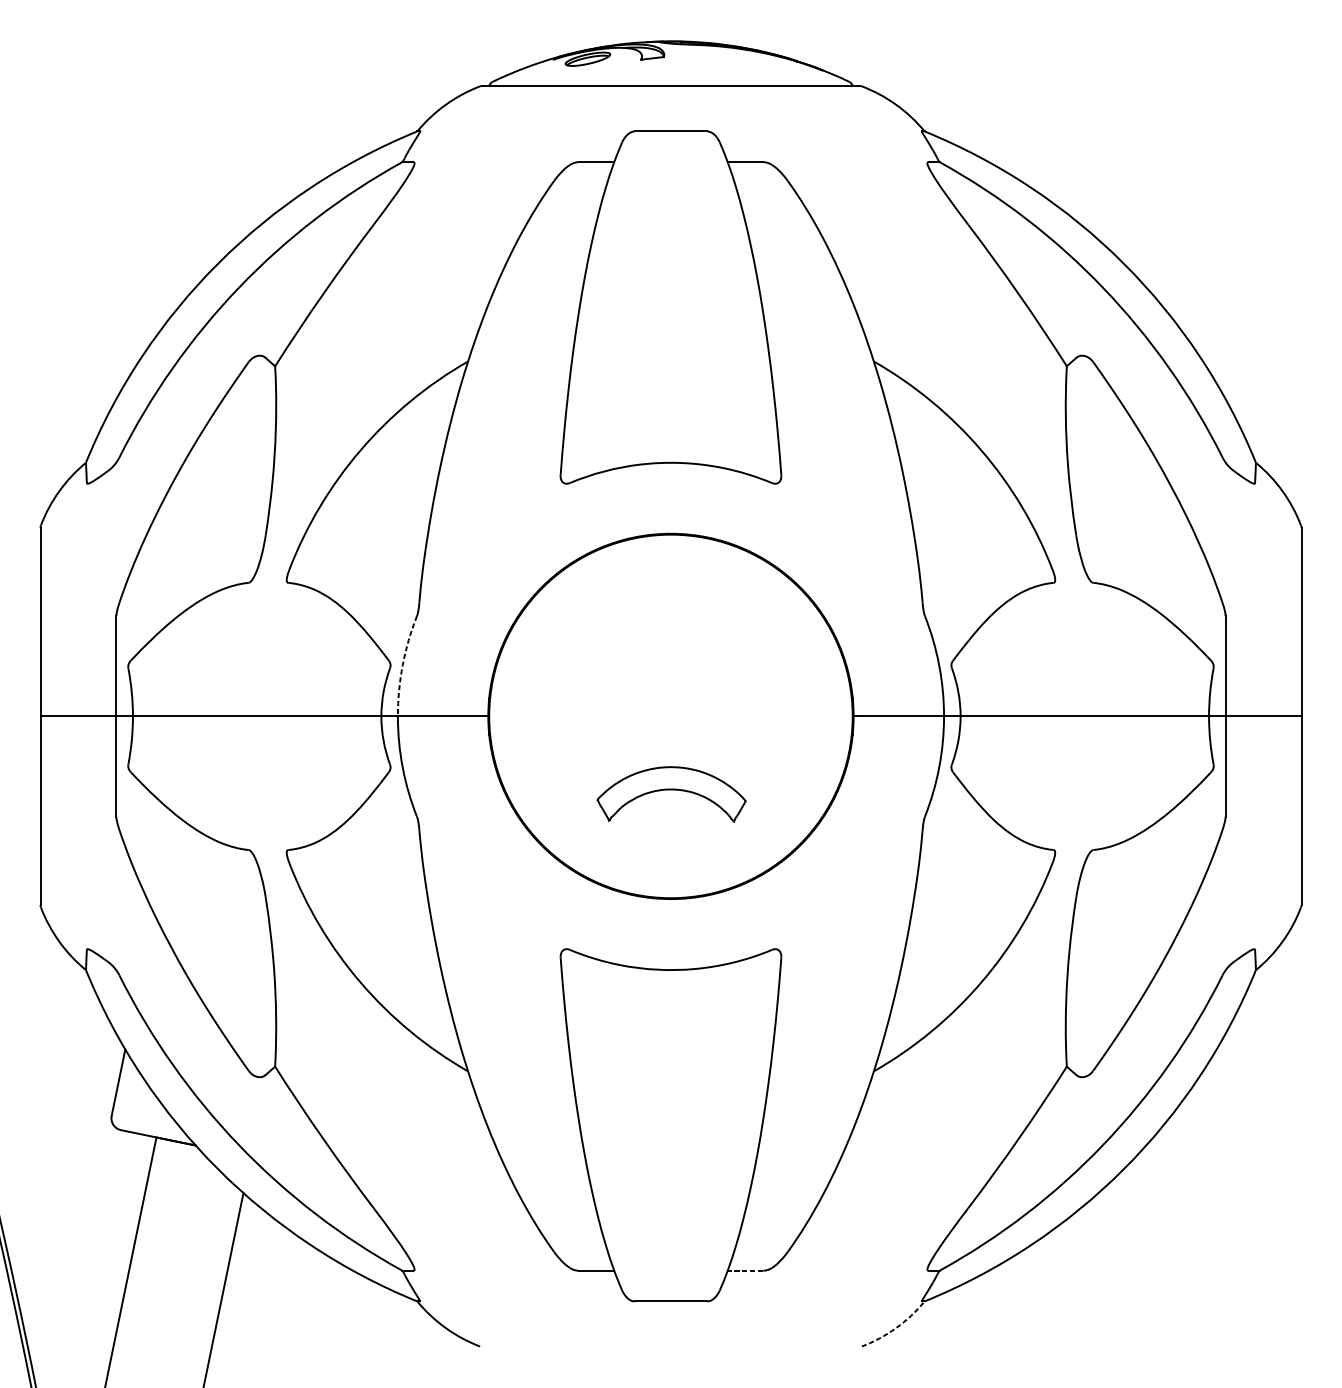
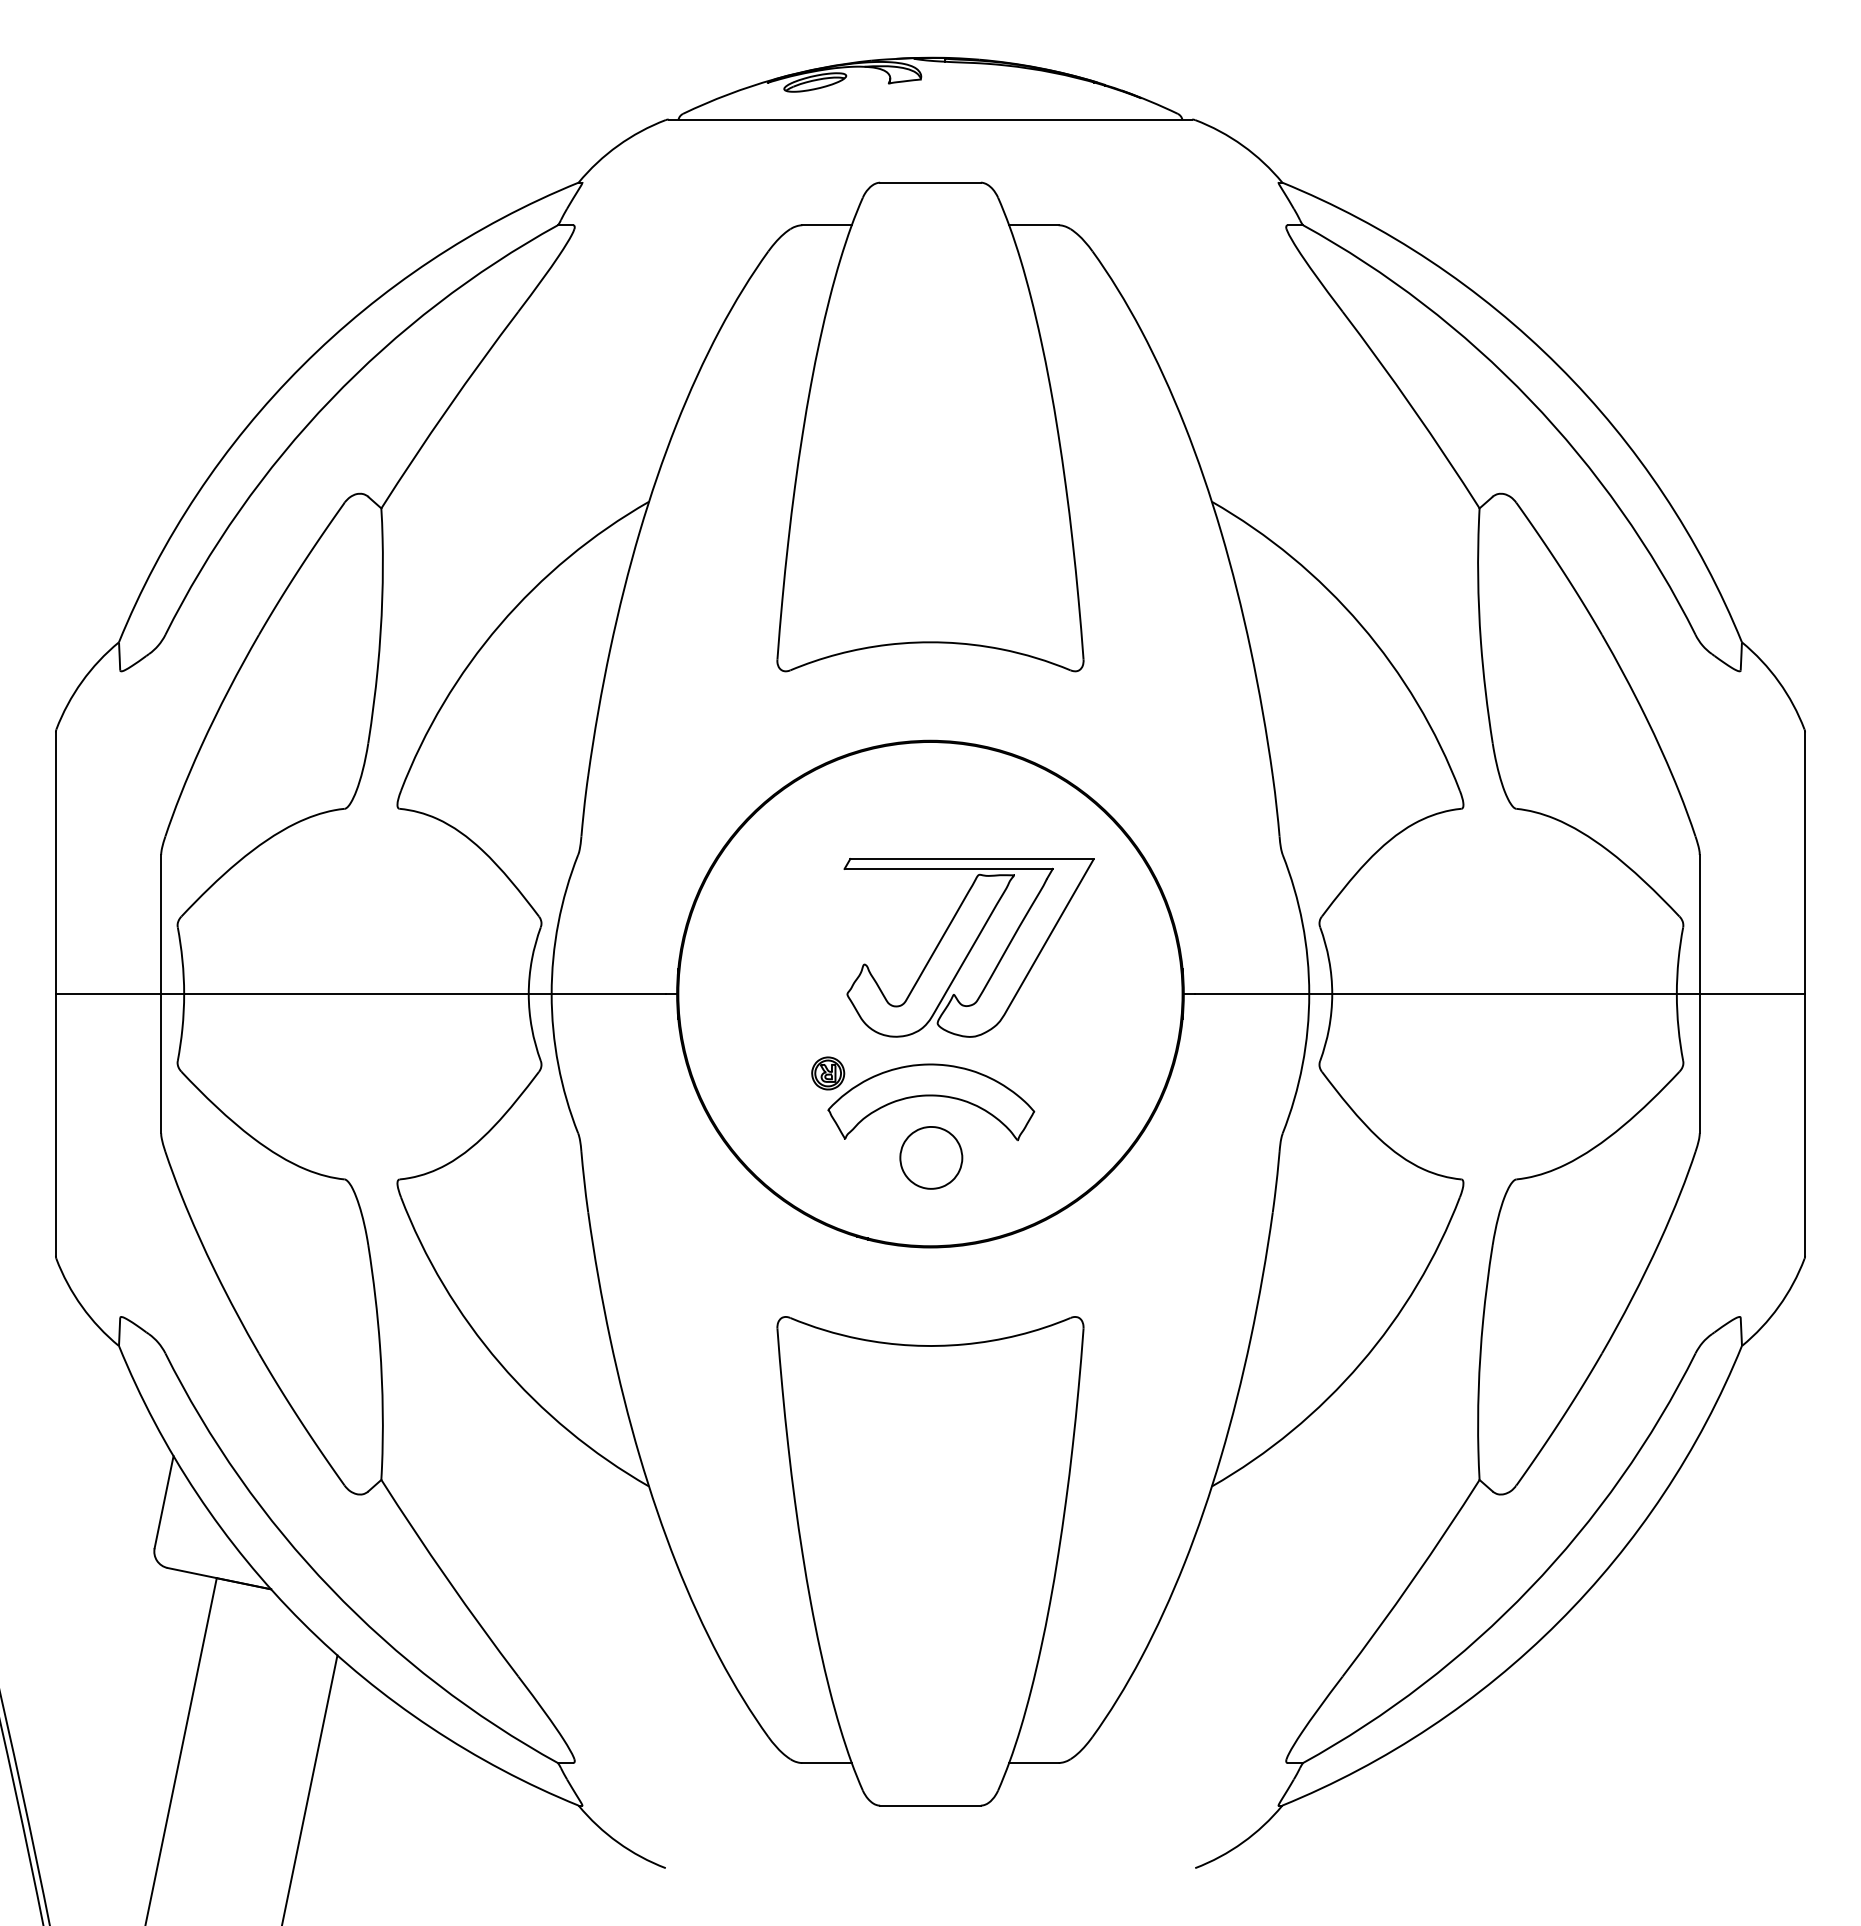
arc: (402, 665) -> (558, 923), dashed -> solid
part: (698, 682) -> (968, 947), added
part: (597, 773) -> (828, 1073), added
part: (671, 834) -> (931, 1157), added
line: (745, 1271) -> (1033, 1763), dashed -> solid
arc: (895, 1328) -> (1242, 1842), dashed -> solid

